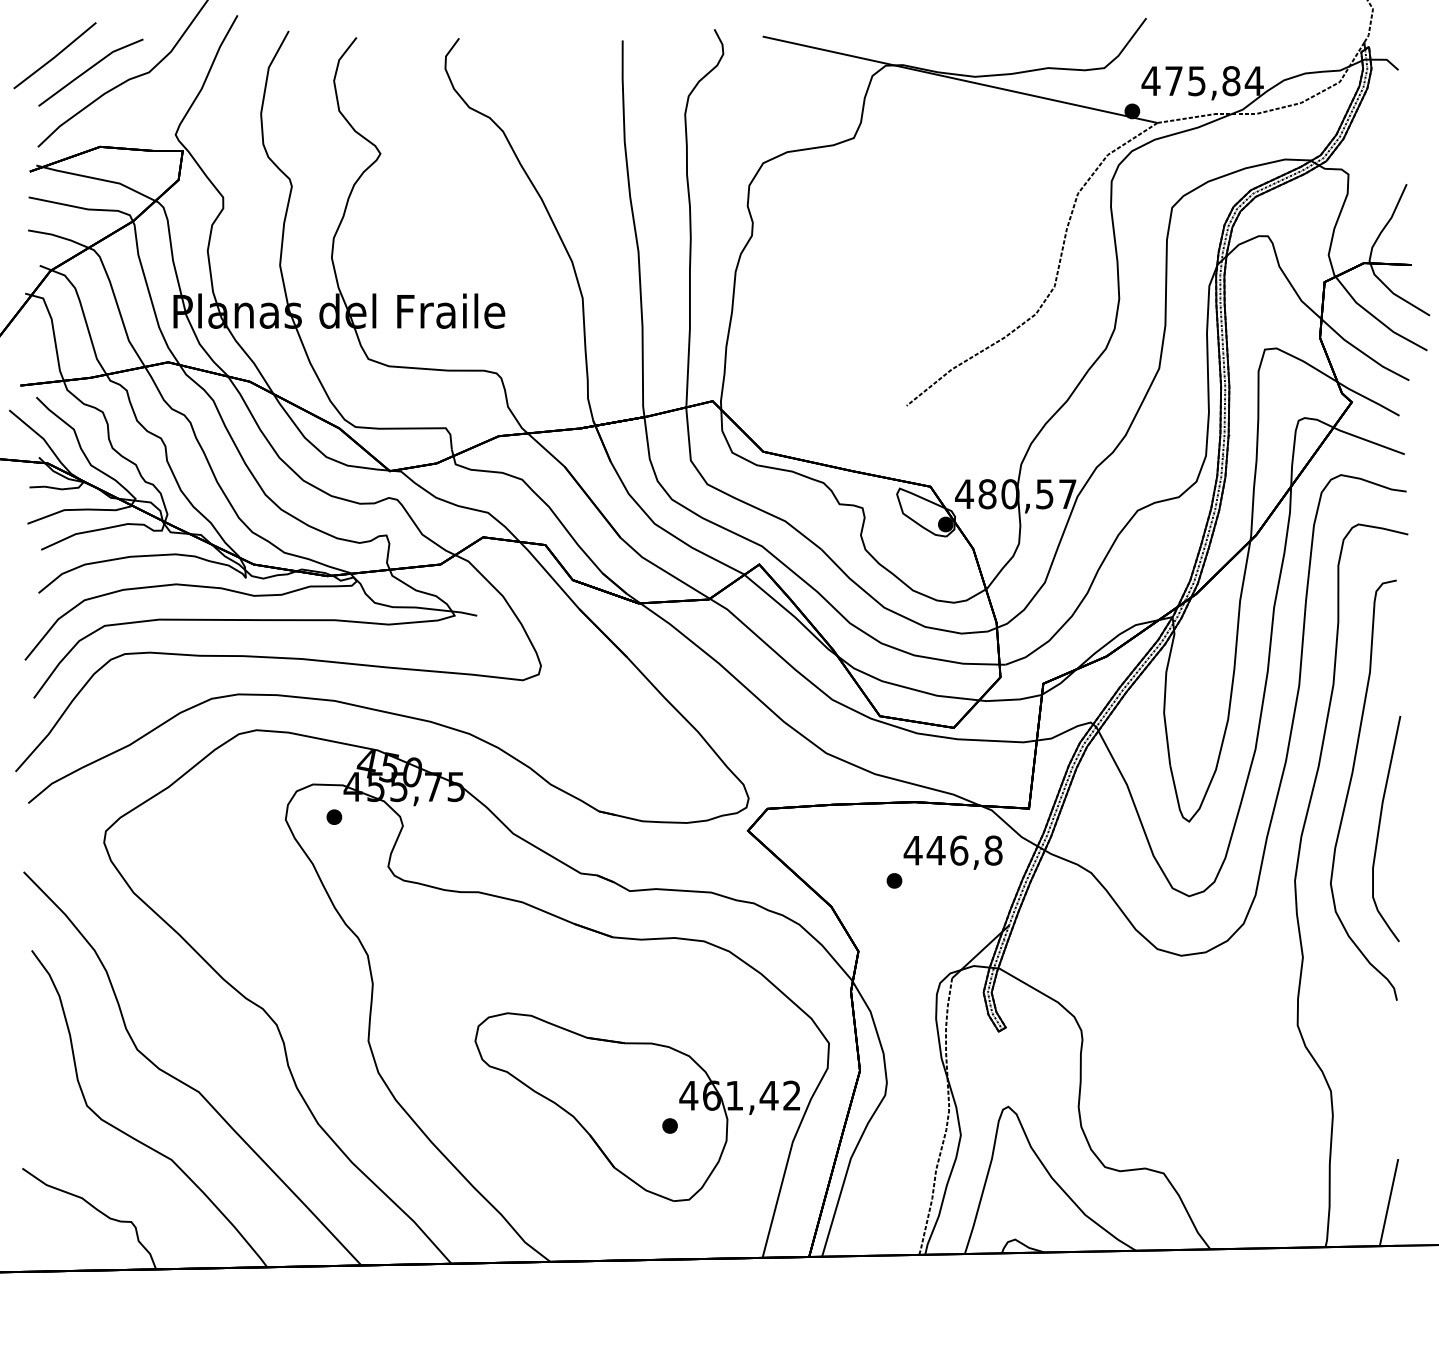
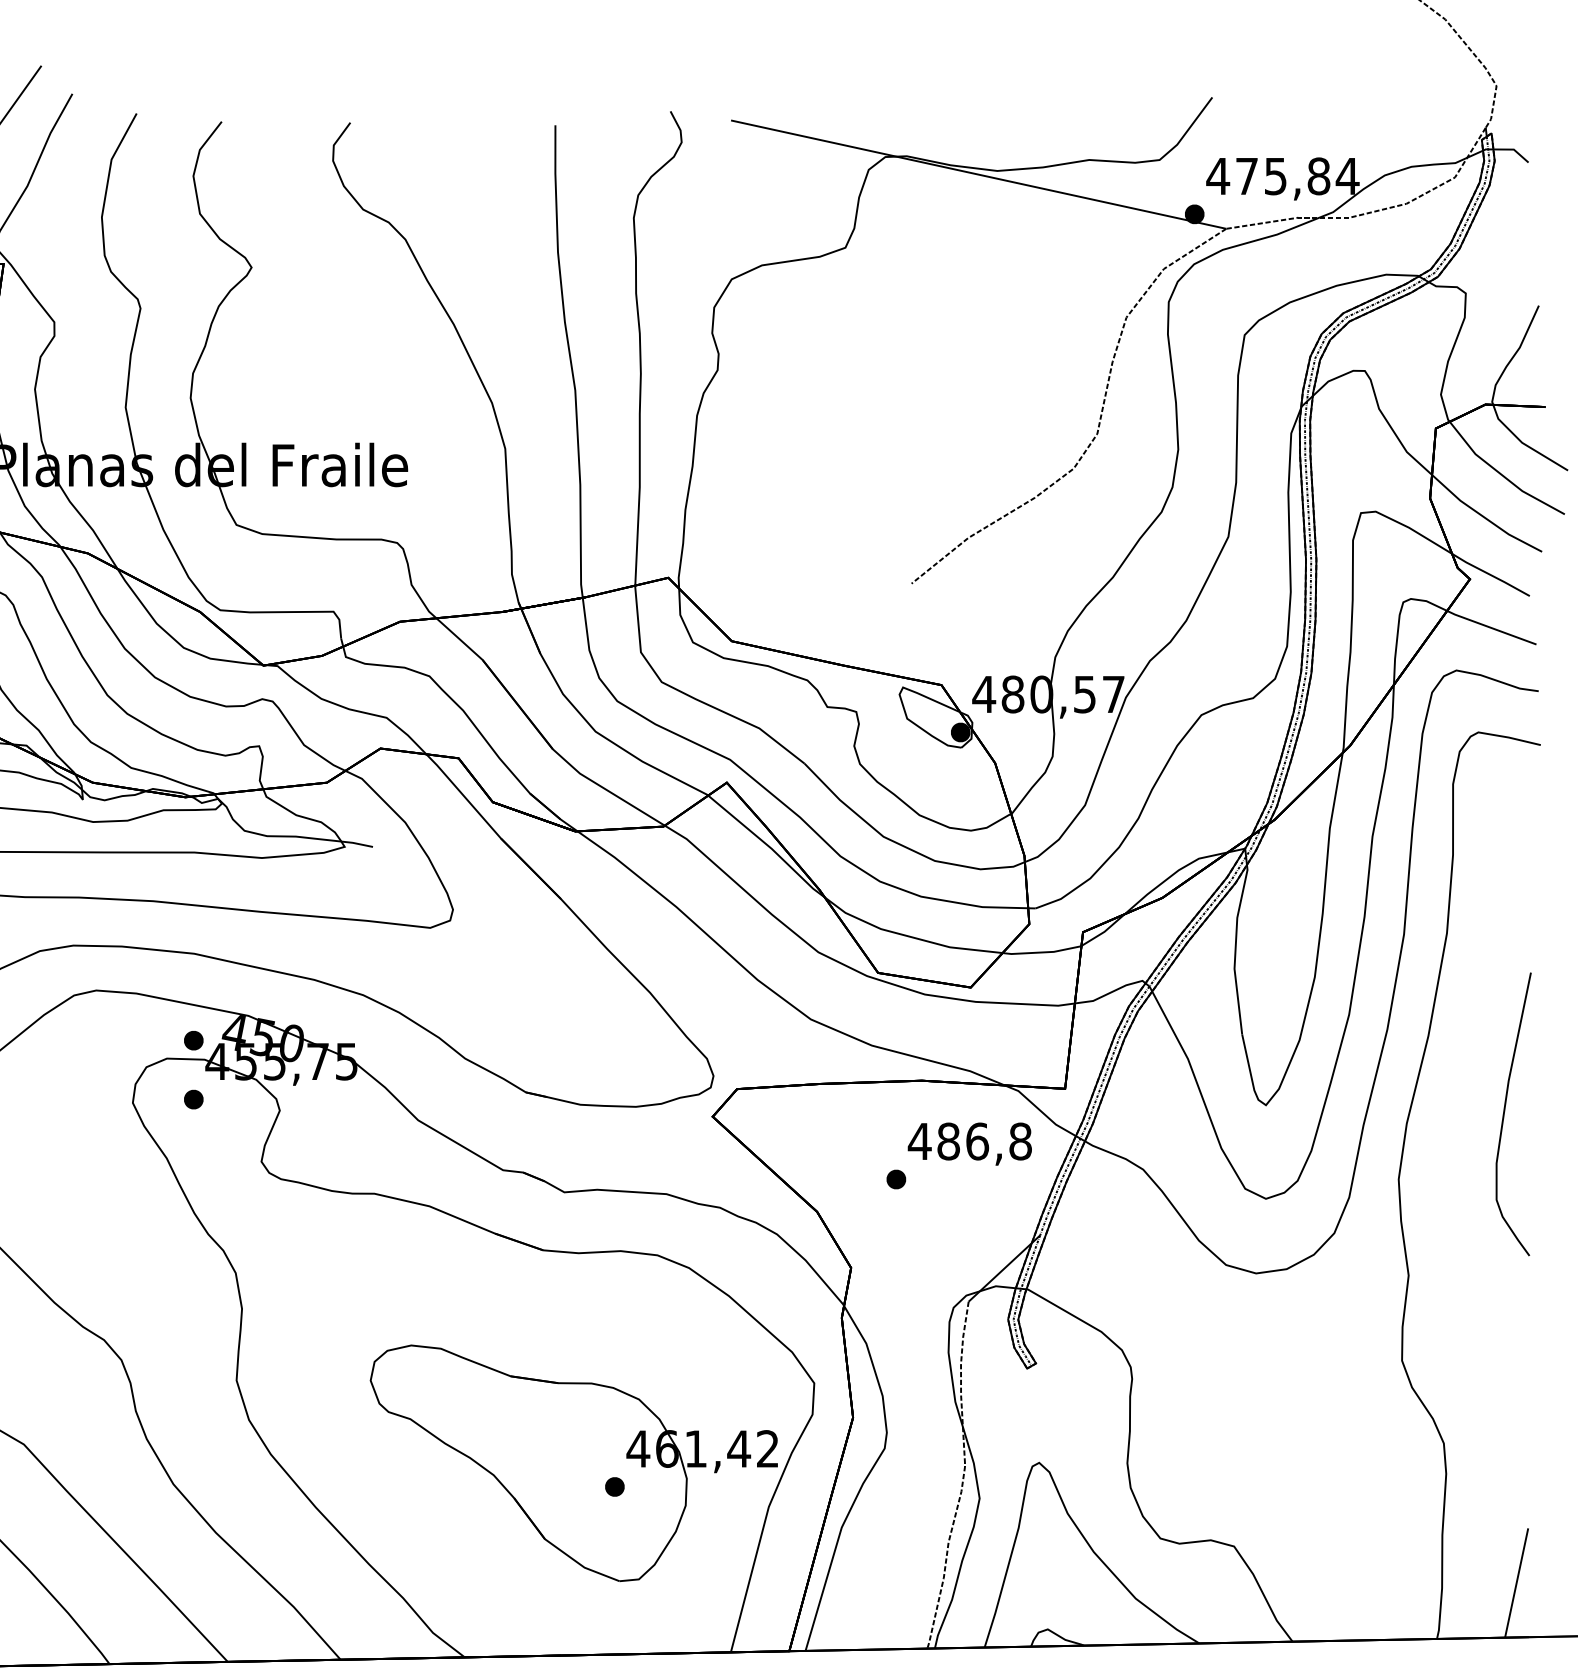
part: (334, 769) -> (193, 1039), added
curve: (1350, 786) -> (1468, 1061), removed
text: (935, 850) -> (947, 1141), 446,8 -> 486,8

